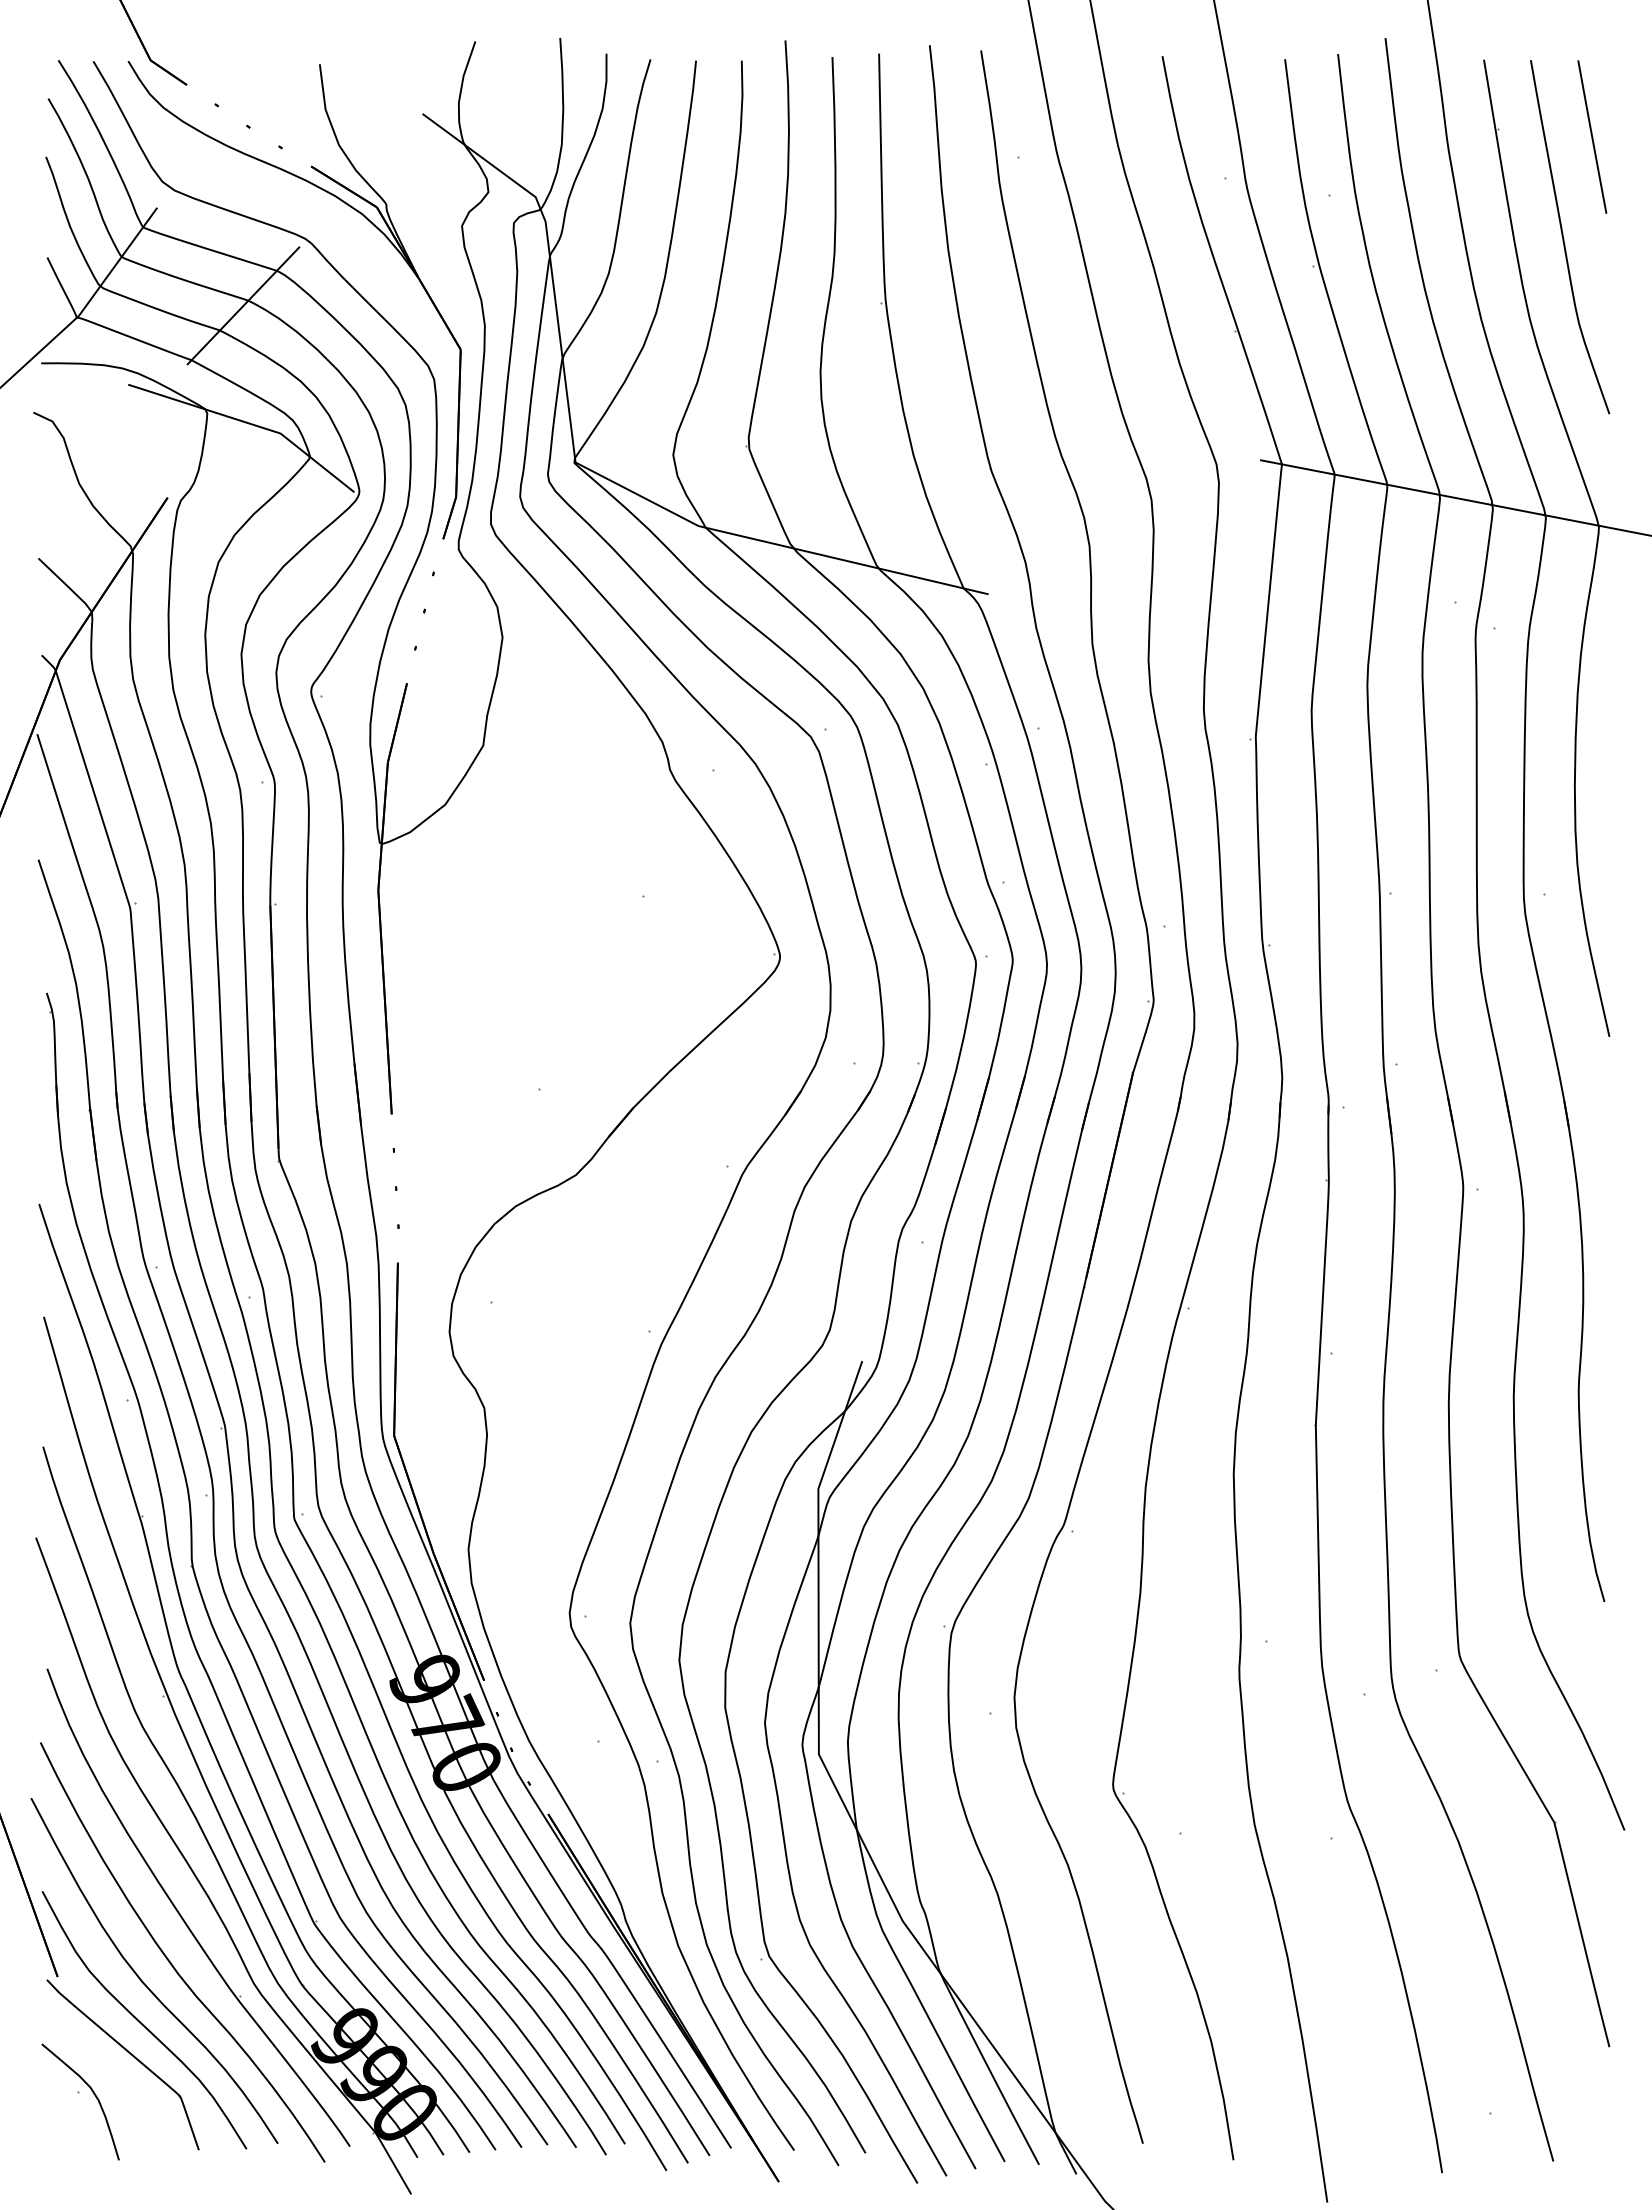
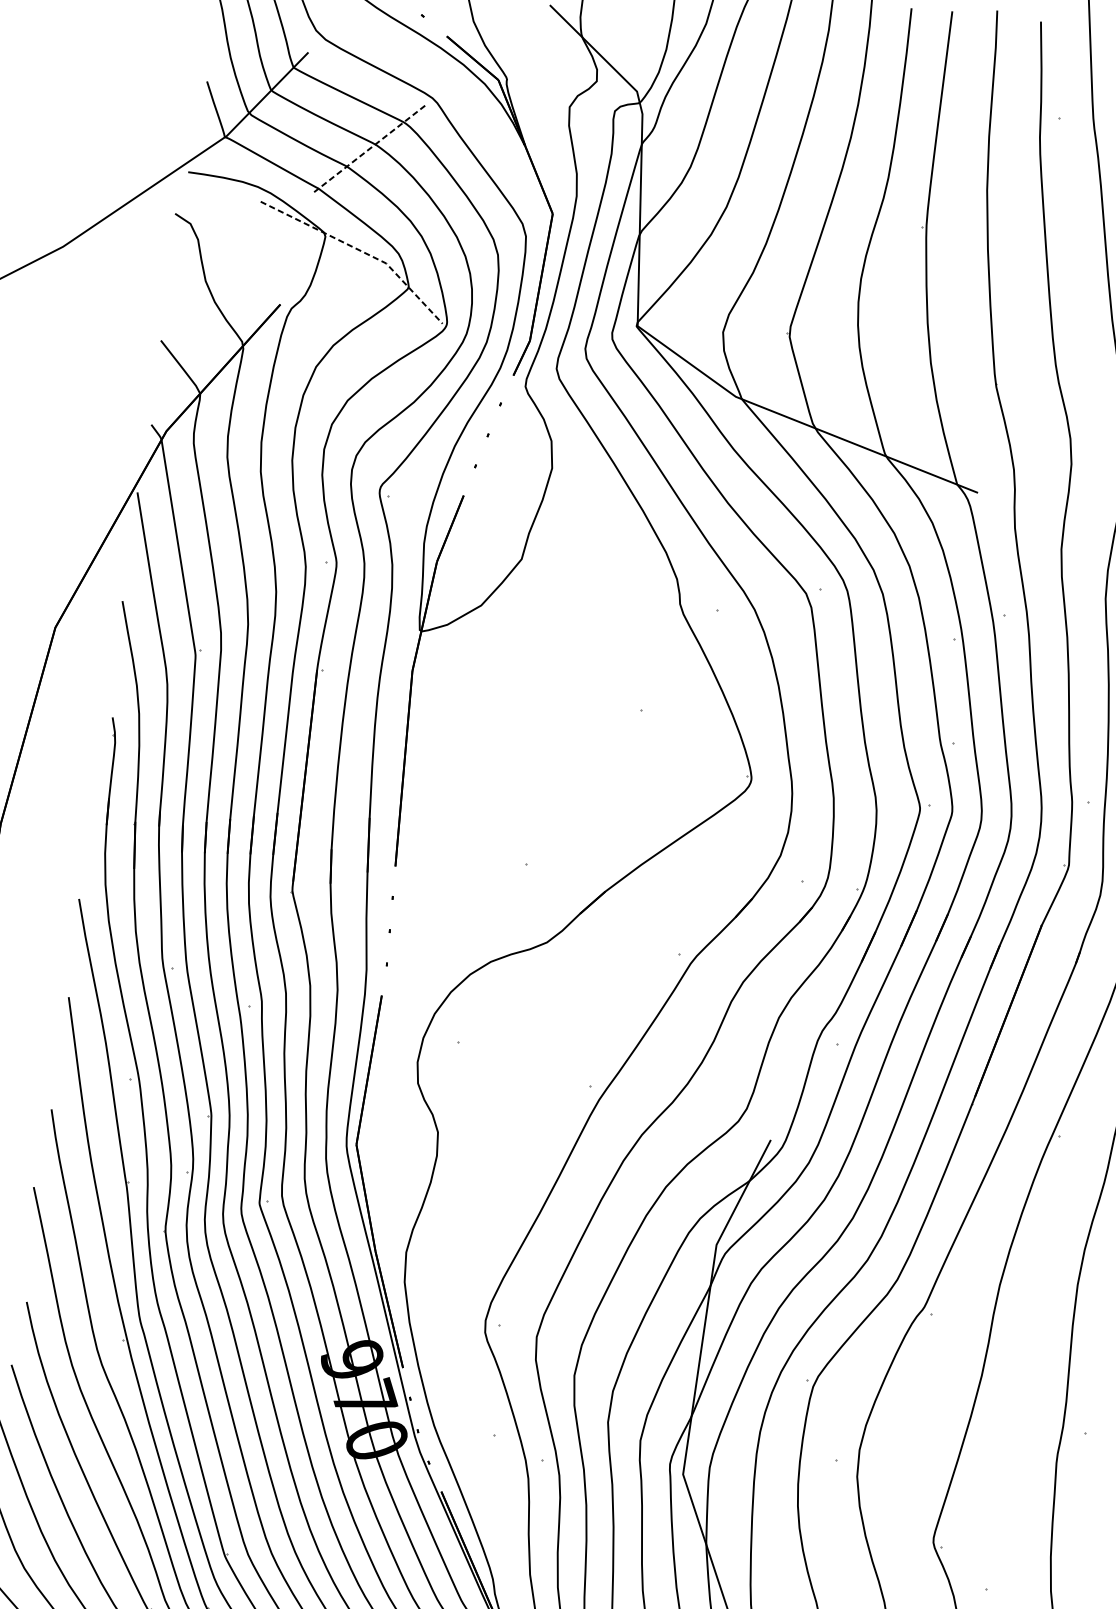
line: (243, 305) -> (370, 147), solid -> dashed
line: (250, 423) -> (361, 250), solid -> dashed

